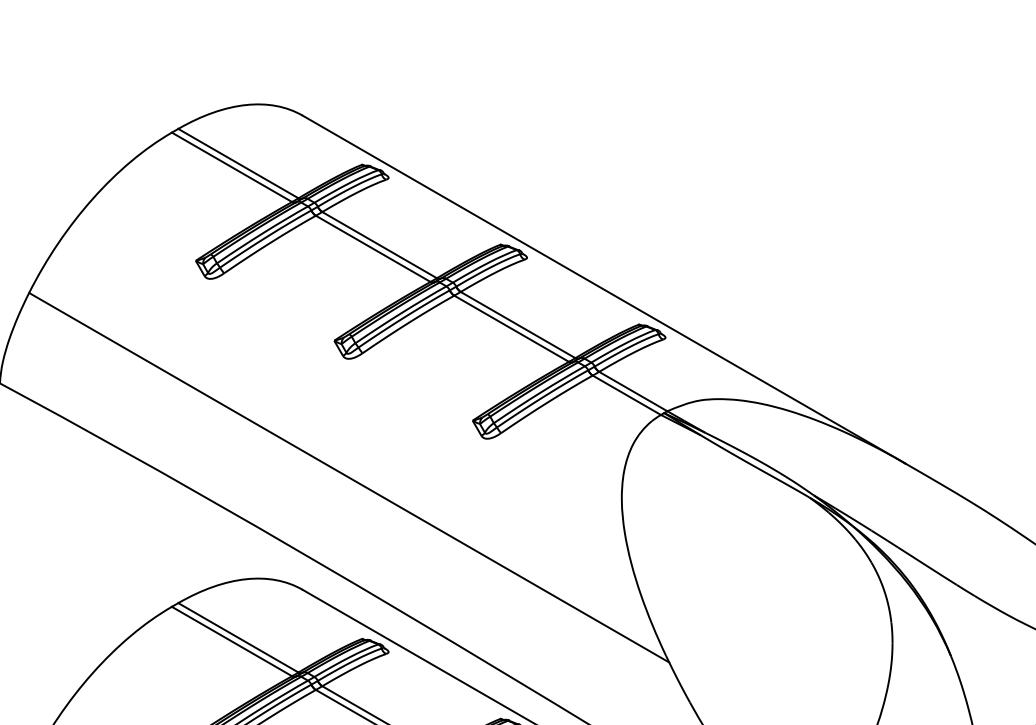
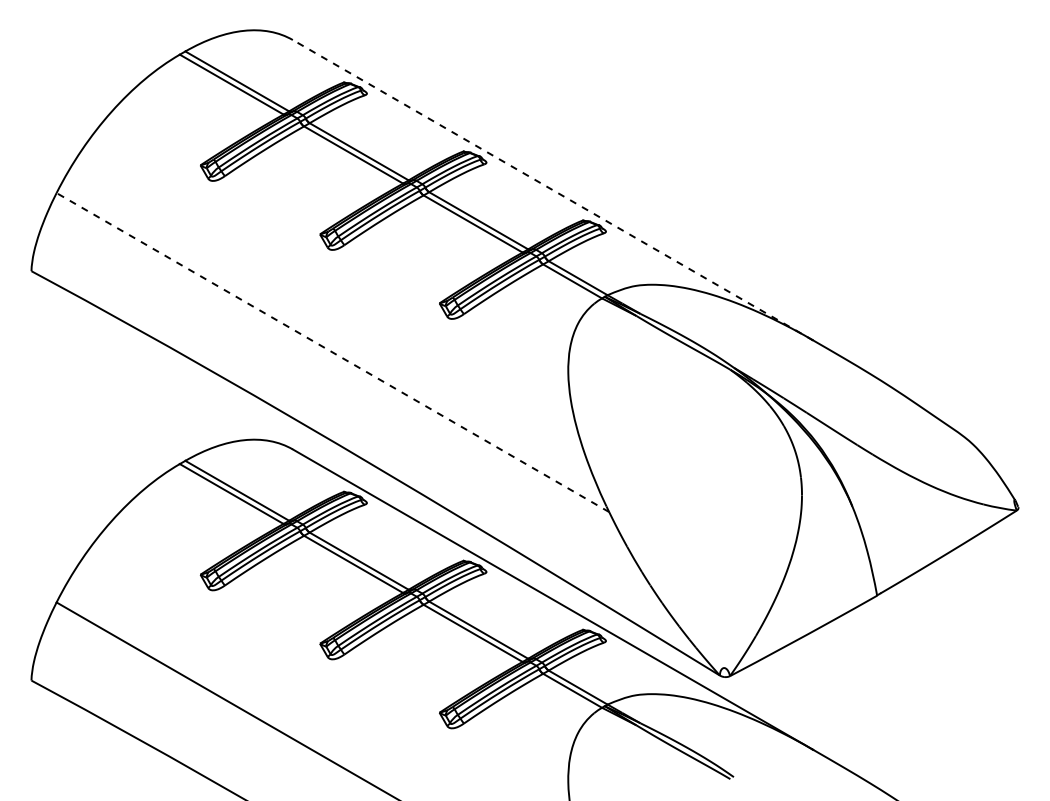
line: (603, 288) -> (552, 189), solid -> dashed
line: (348, 477) -> (332, 352), solid -> dashed

